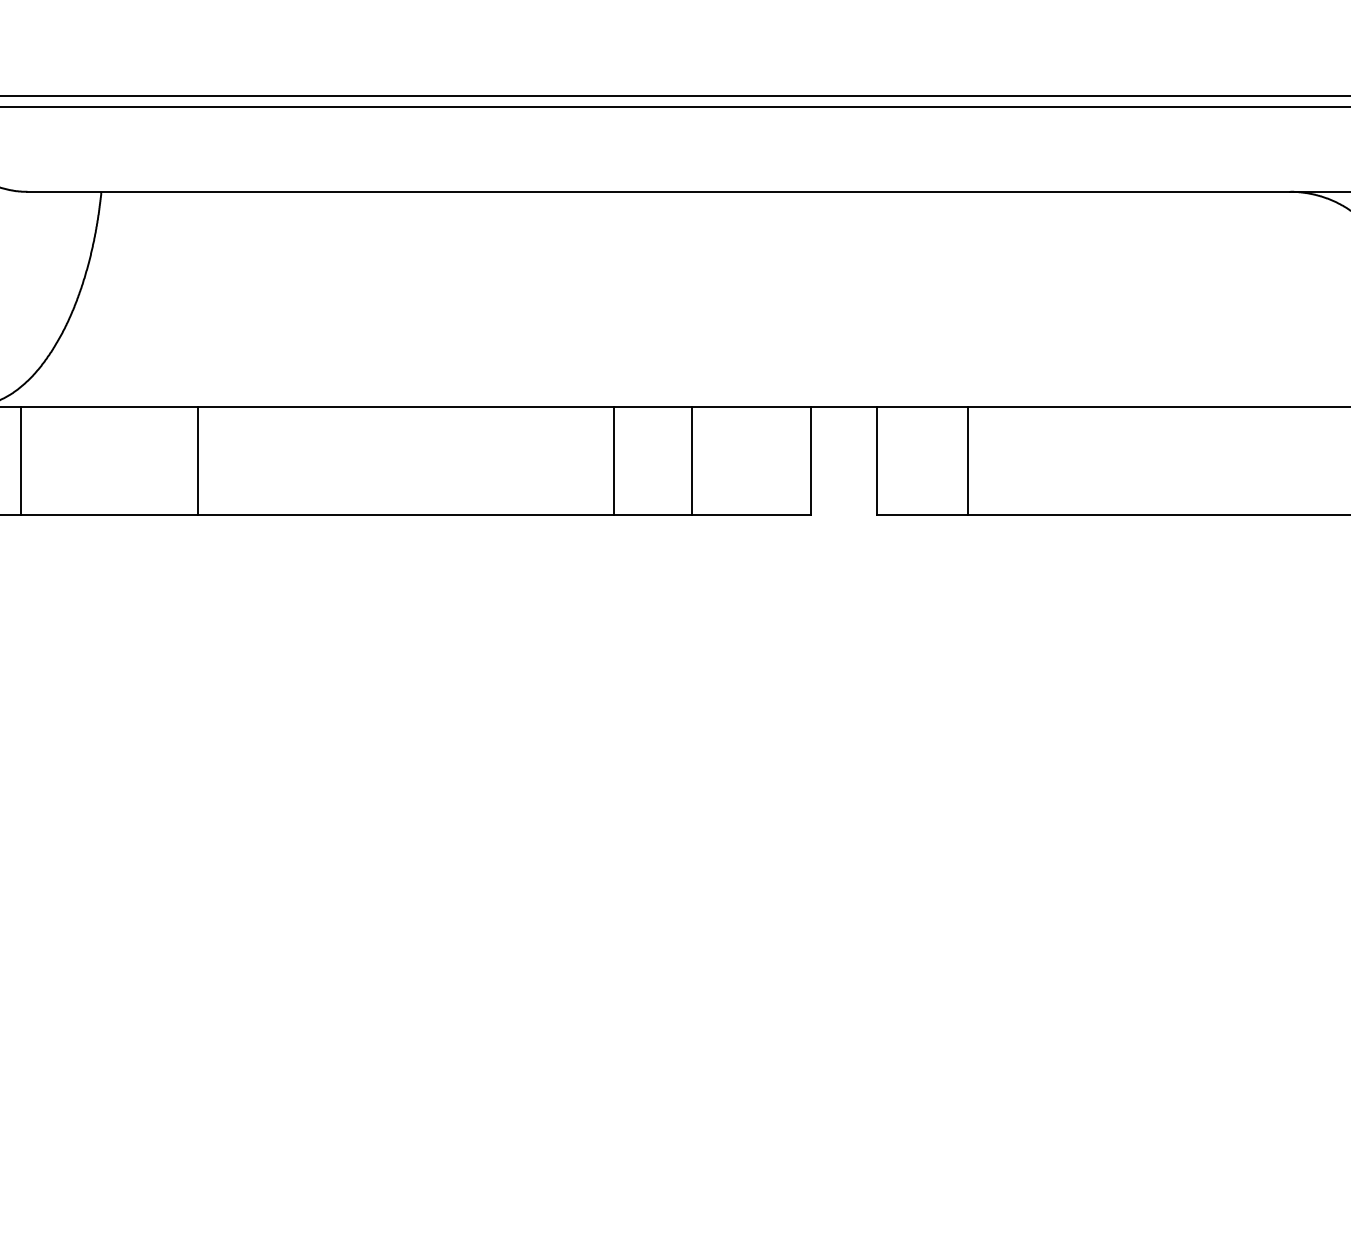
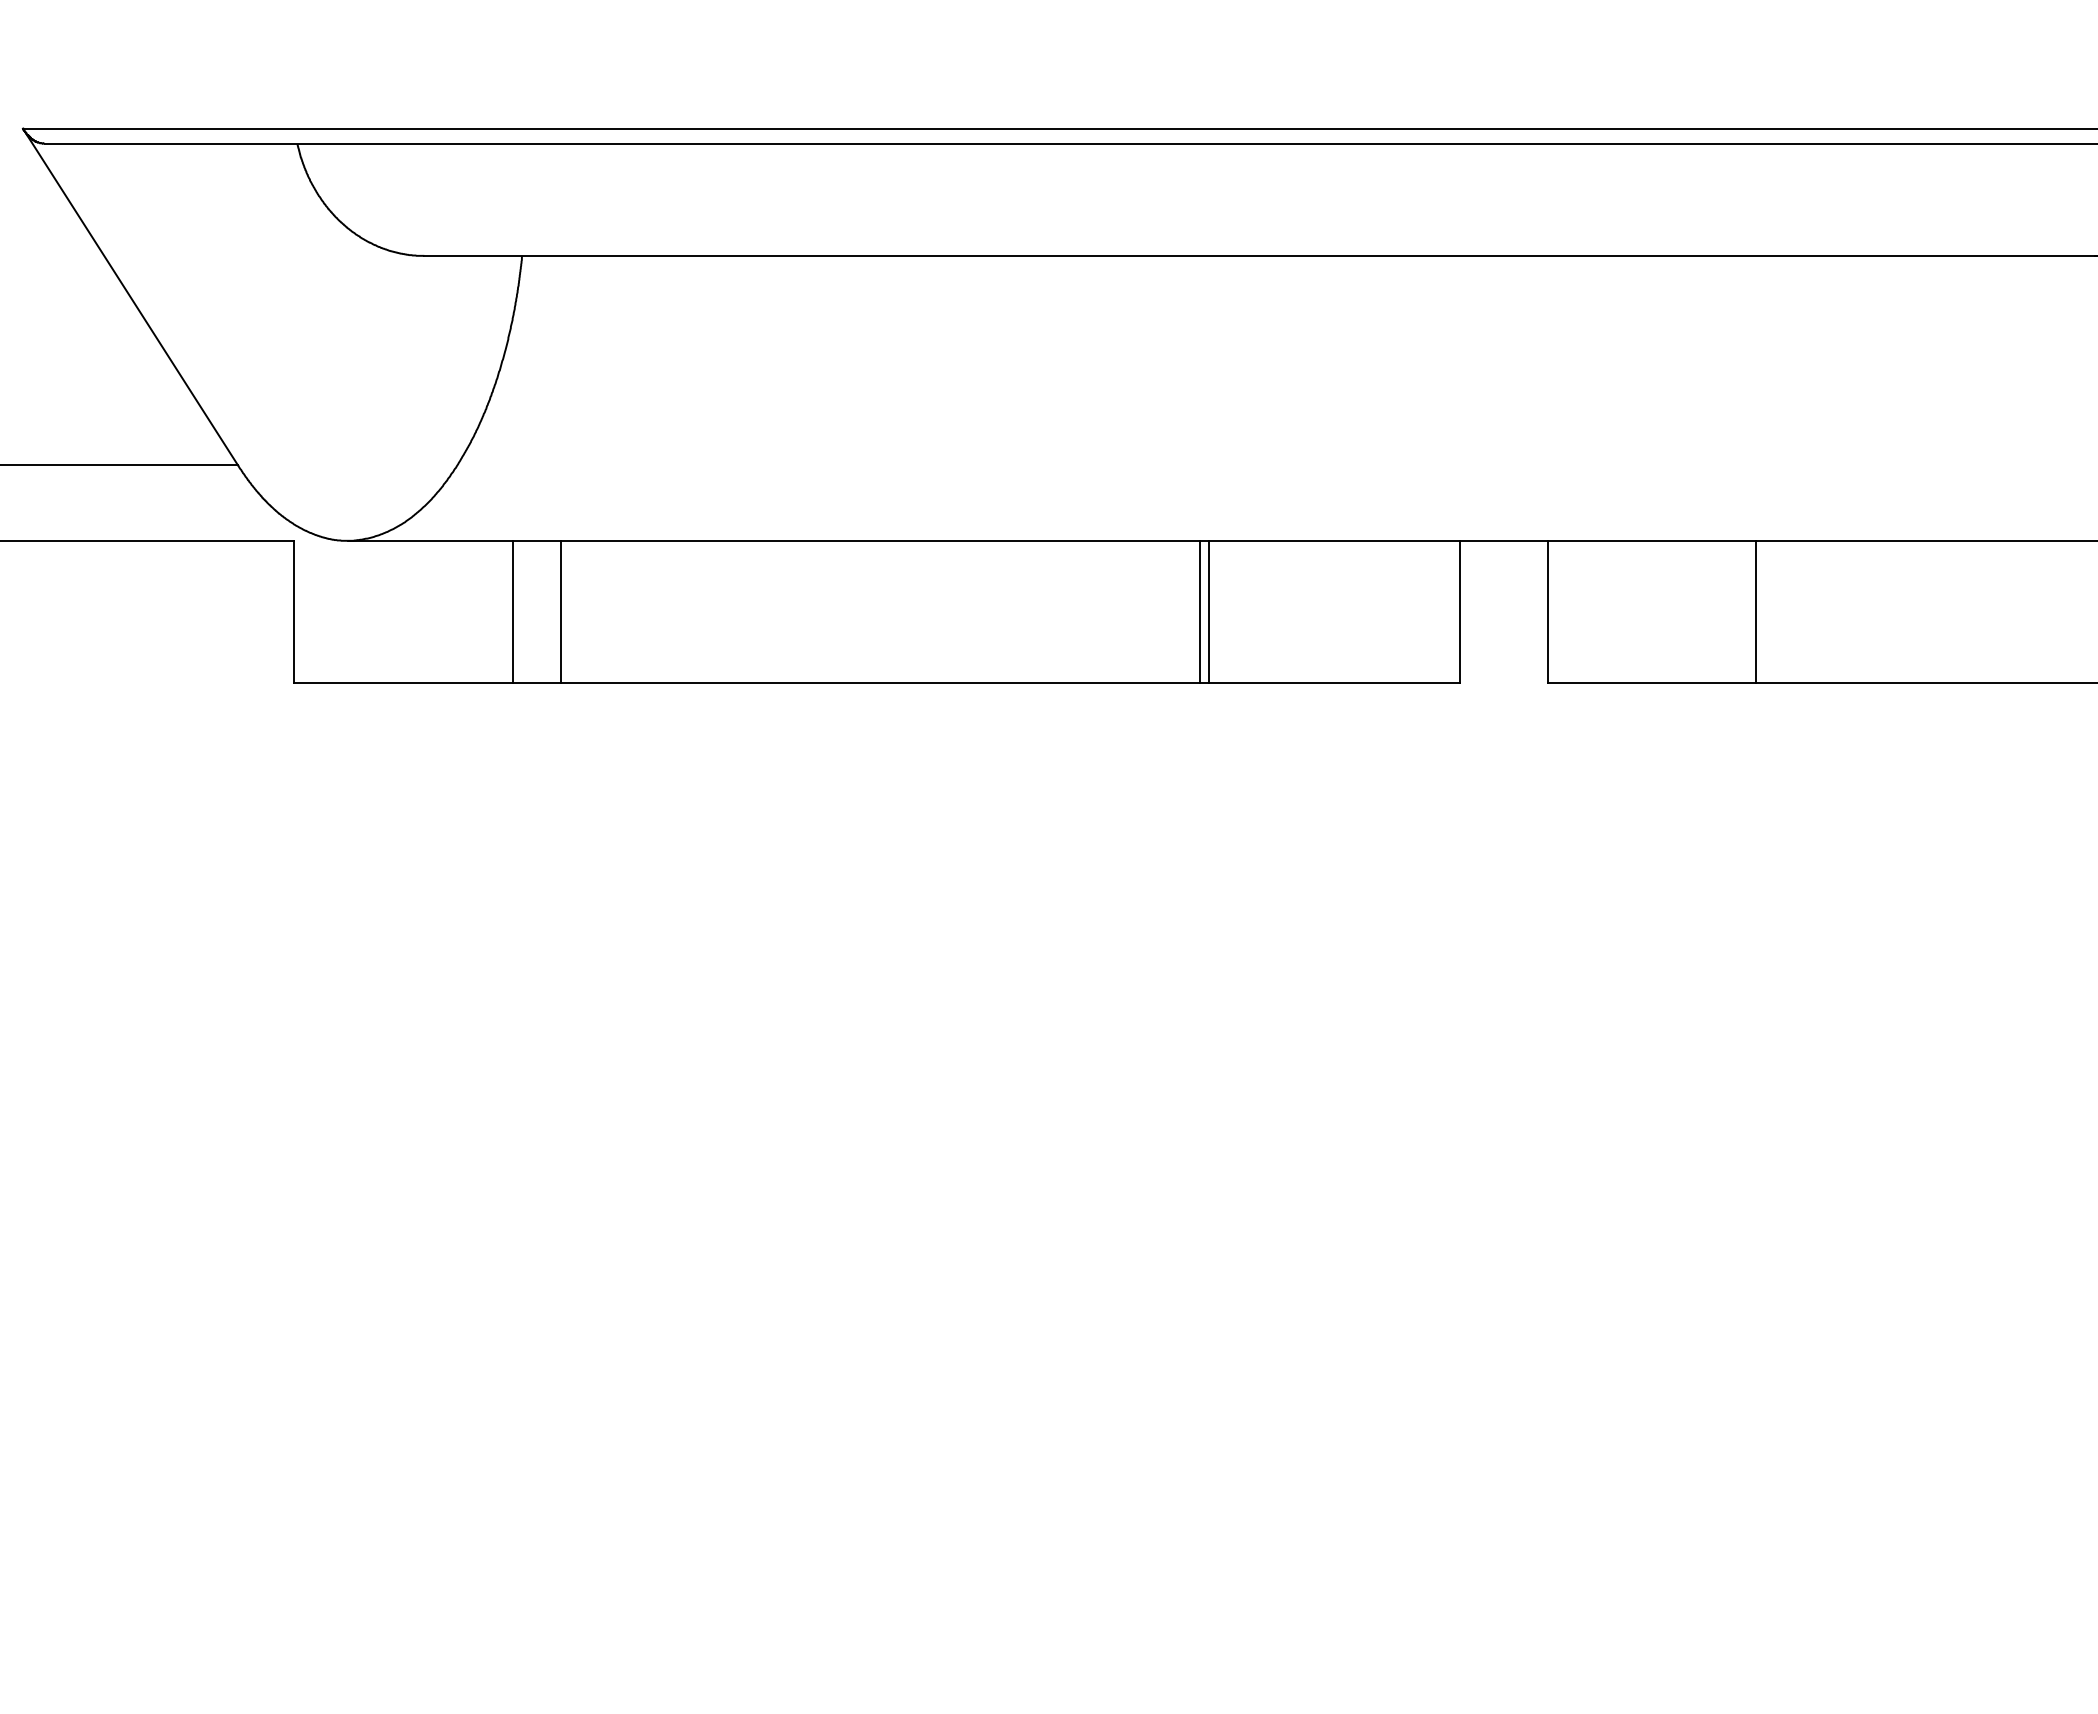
line: (20, 460) -> (513, 611), moved
line: (198, 460) -> (560, 611), moved
line: (692, 460) -> (1208, 611), moved
line: (968, 460) -> (1756, 611), moved

